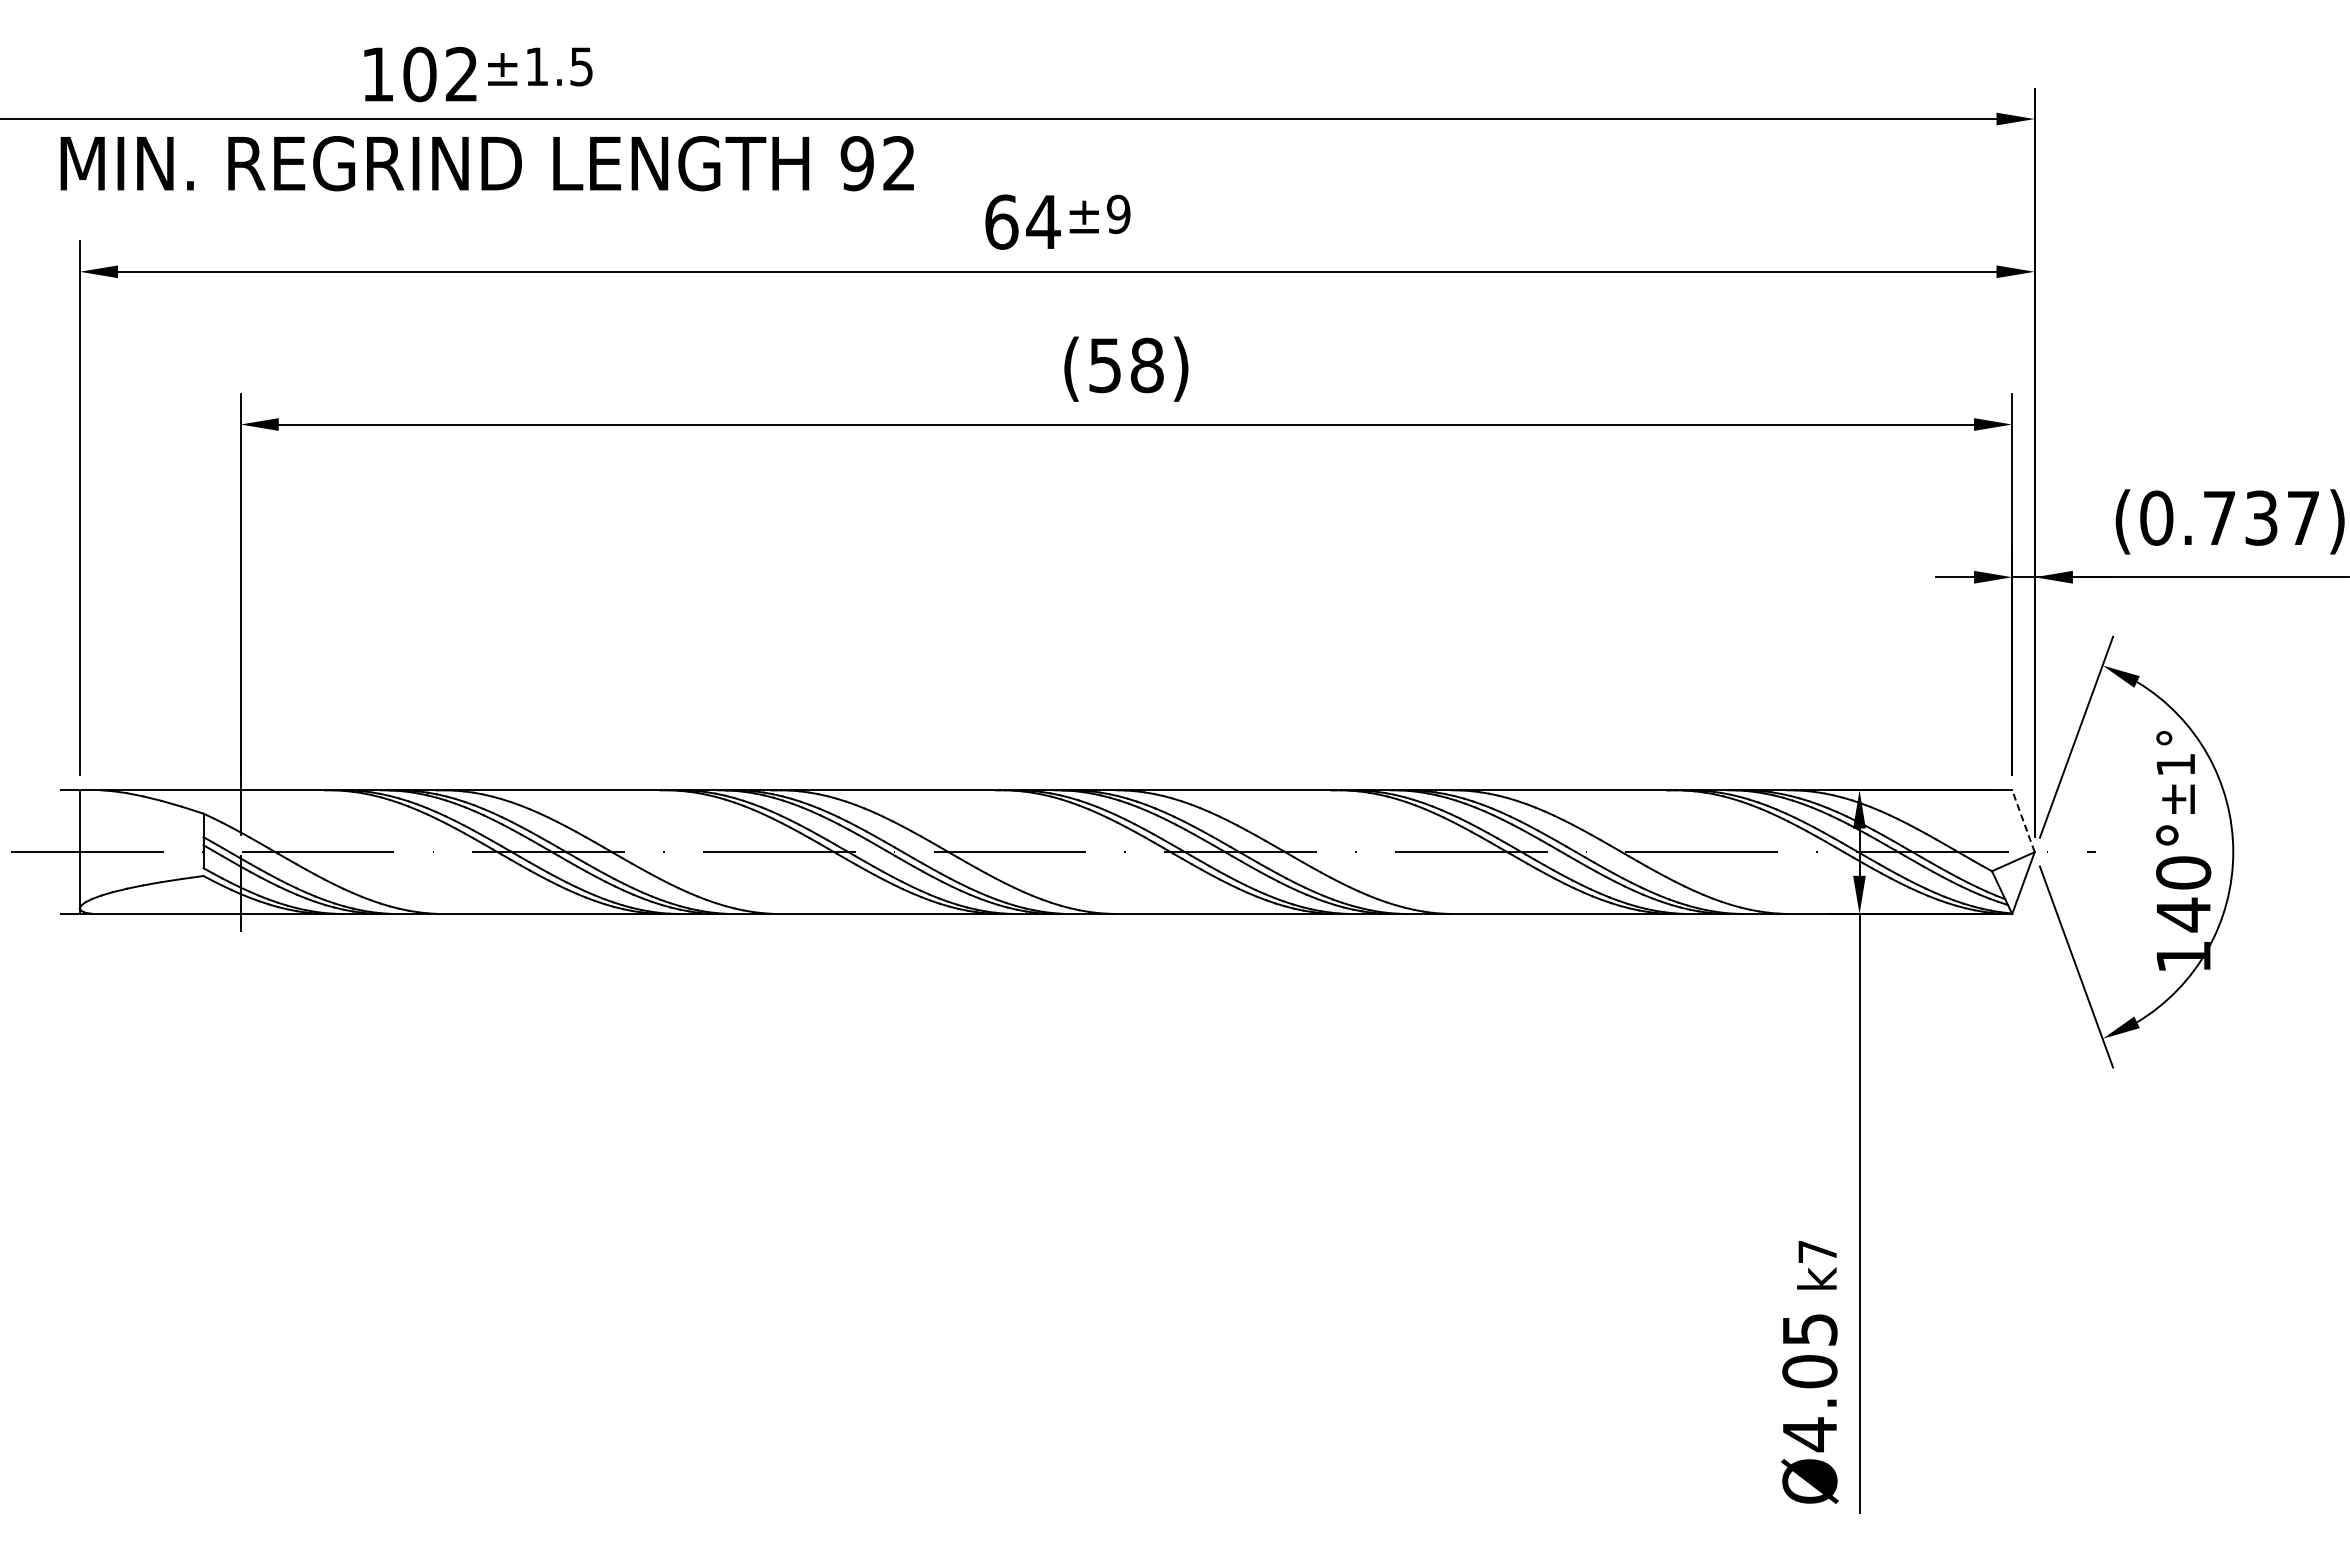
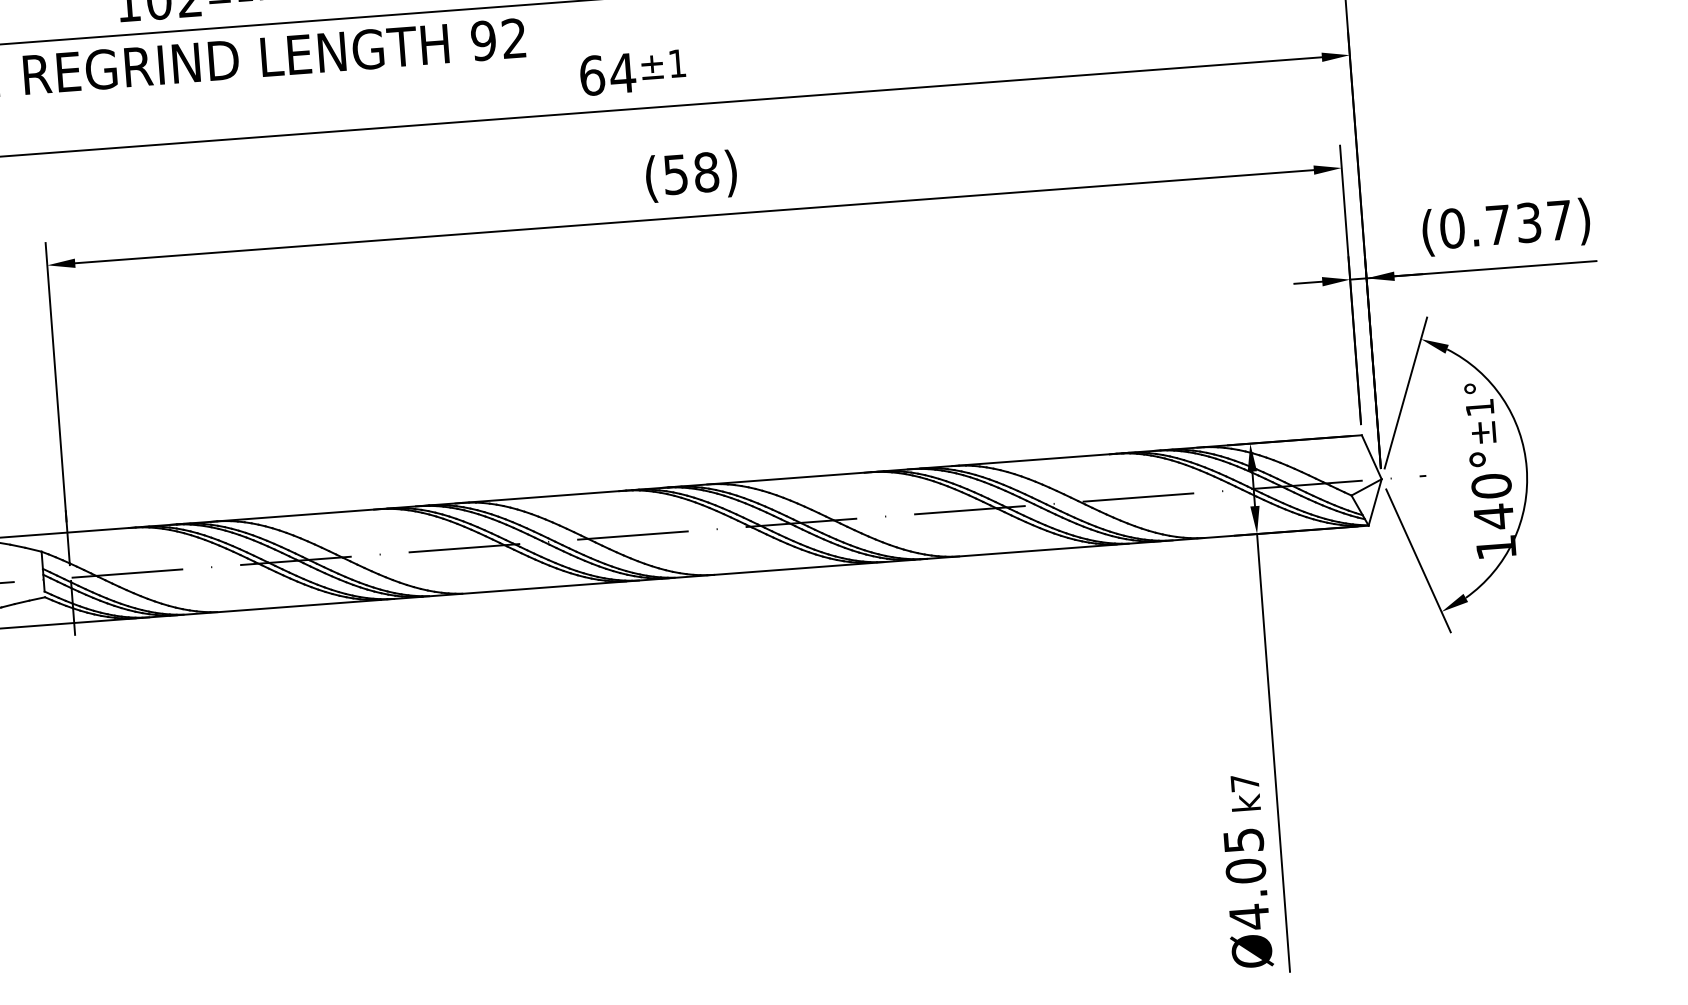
text: (1118, 214) -> (677, 63), ±9 -> ±1
line: (2023, 821) -> (1371, 457), dashed -> solid

